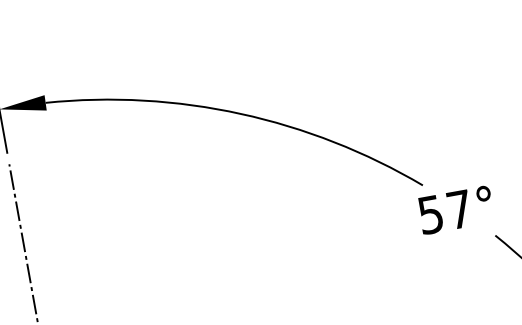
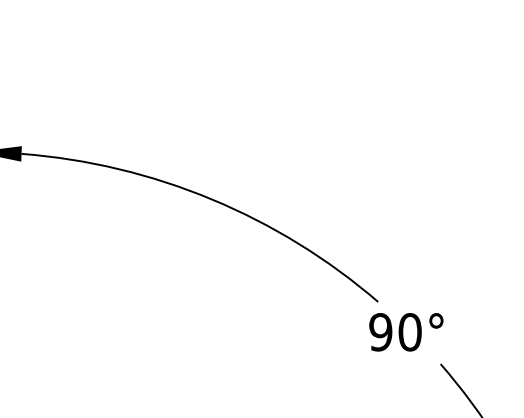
text: (445, 212) -> (395, 332), 57° -> 90°

